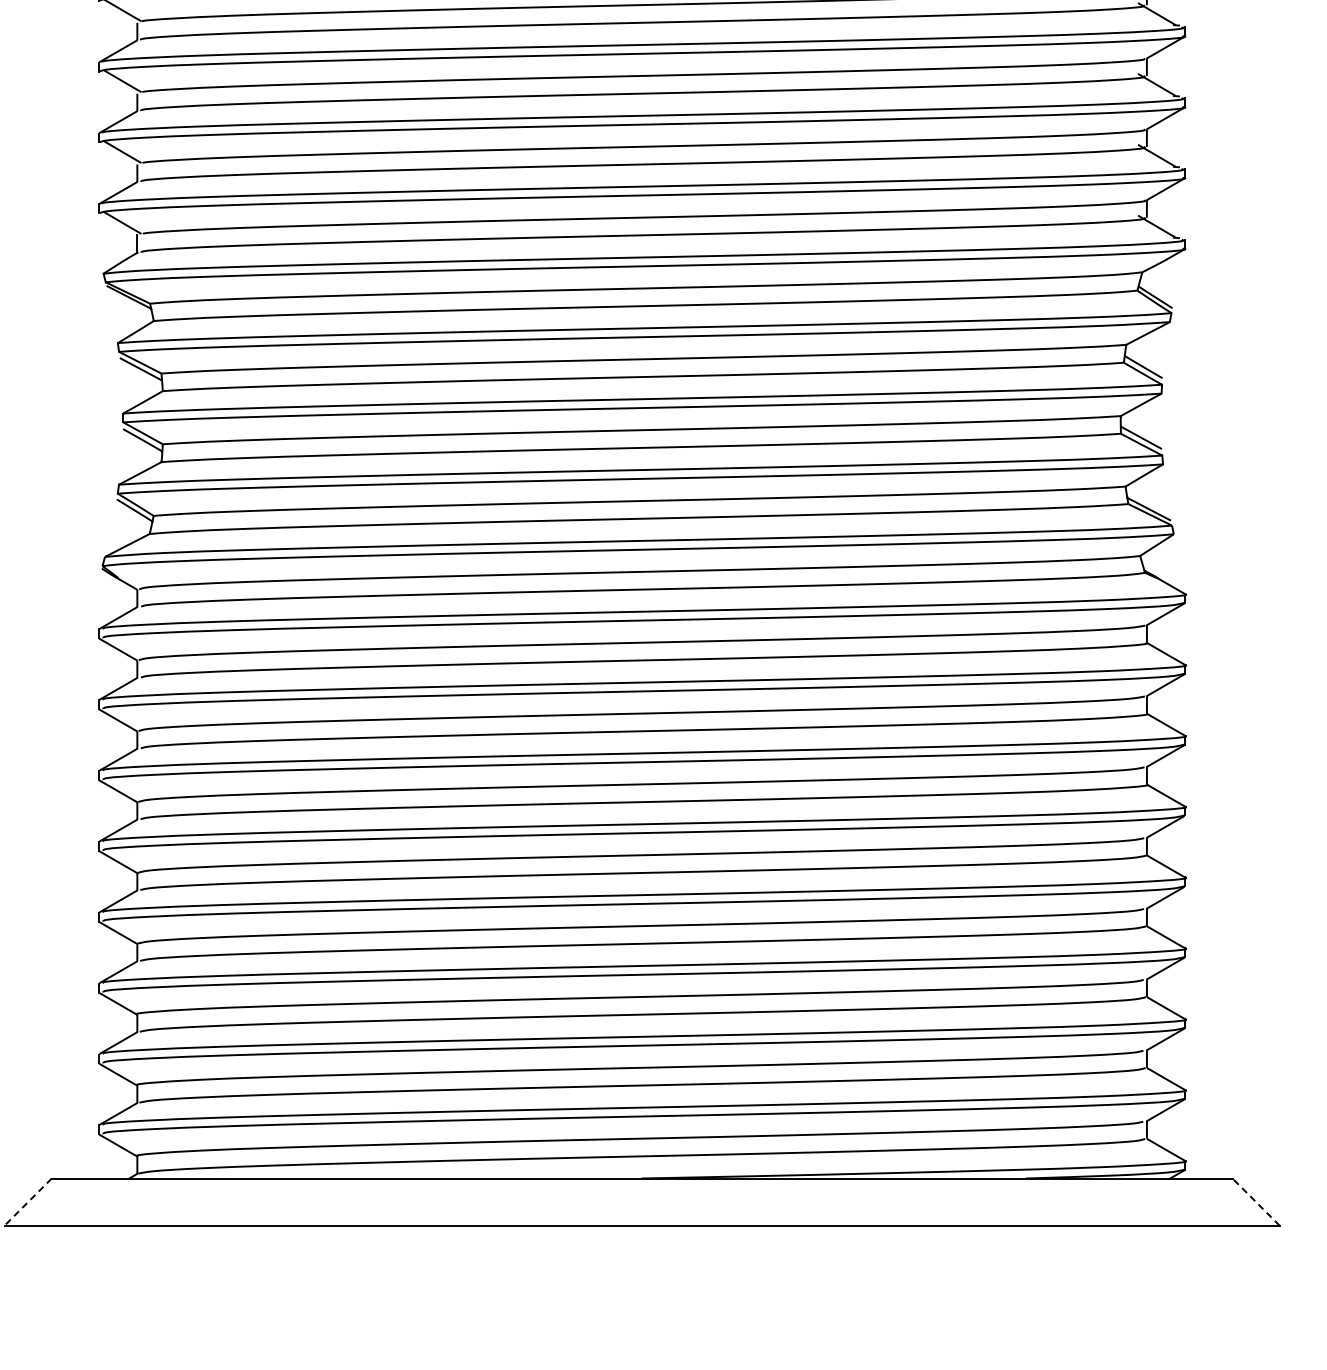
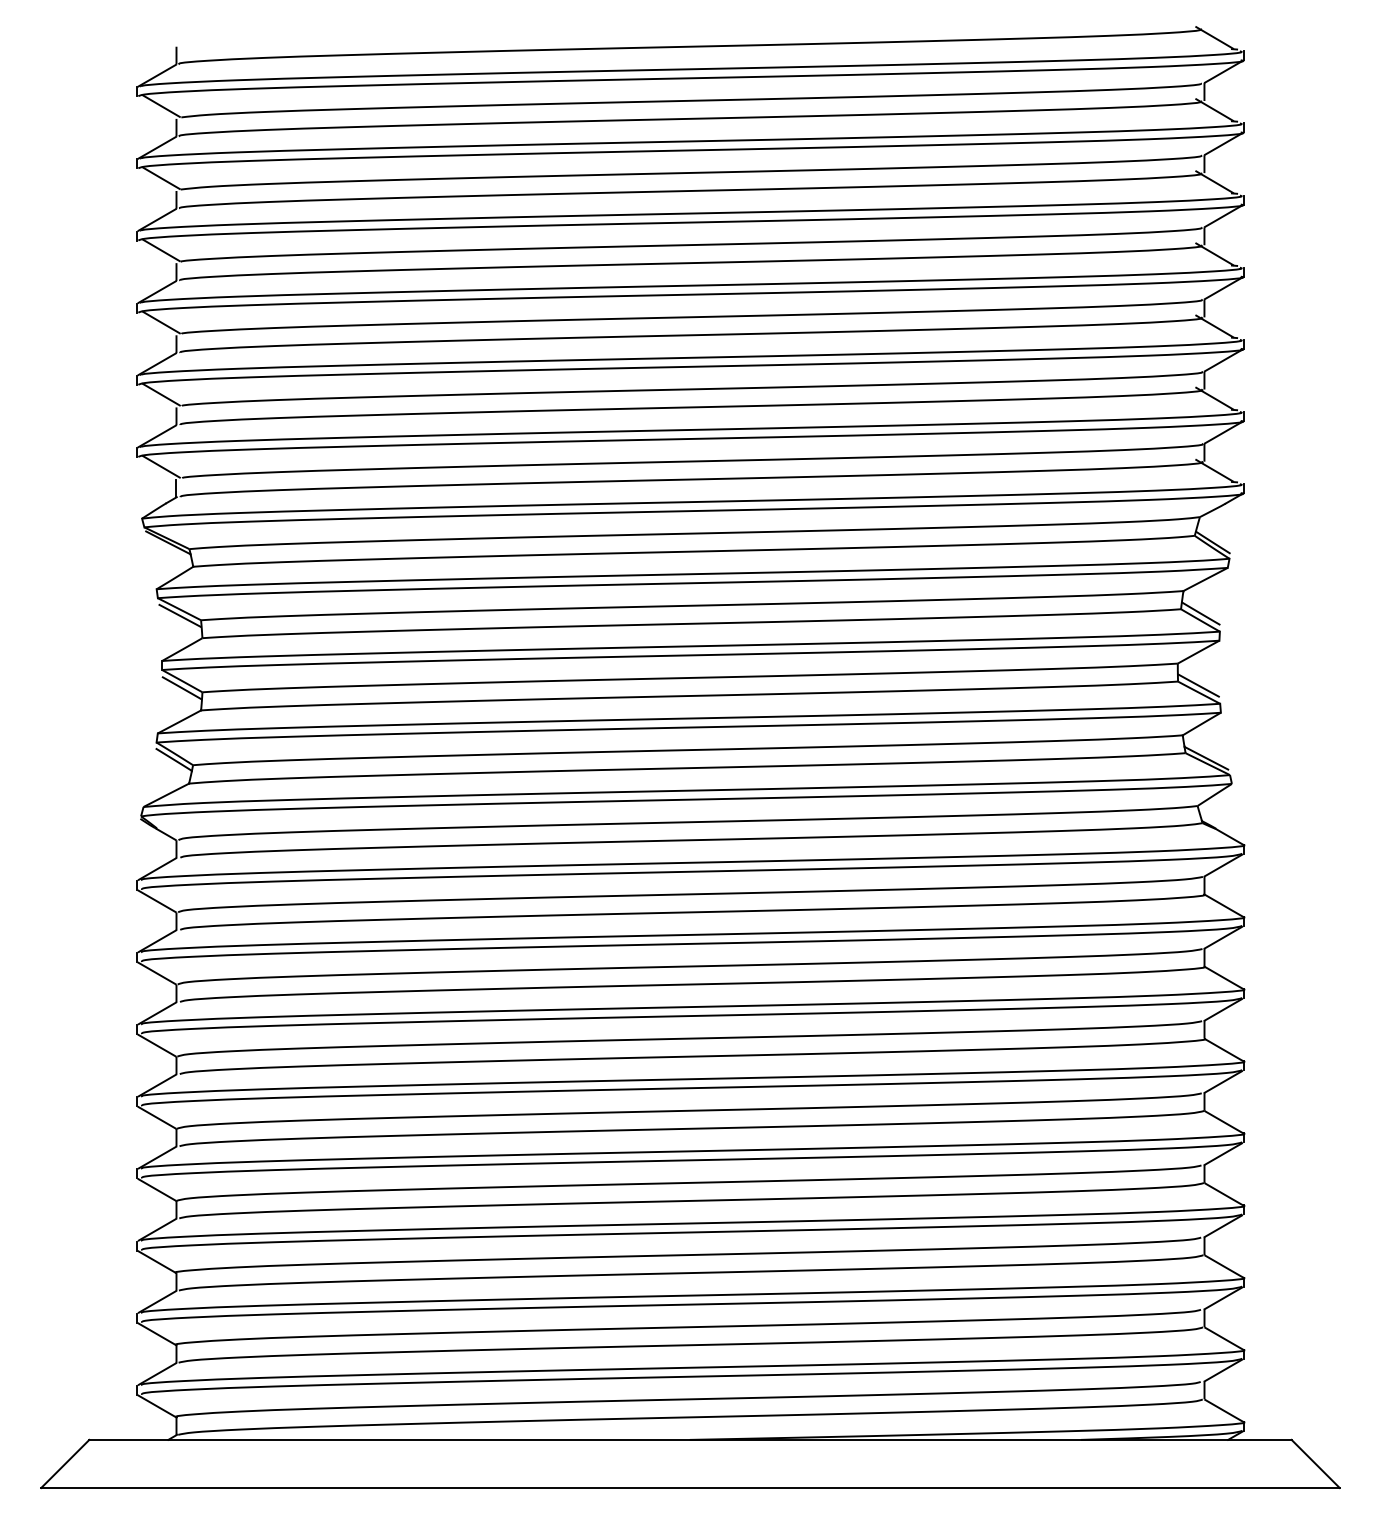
line: (1255, 1201) -> (1315, 1463), dashed -> solid
line: (27, 1202) -> (64, 1464), dashed -> solid

